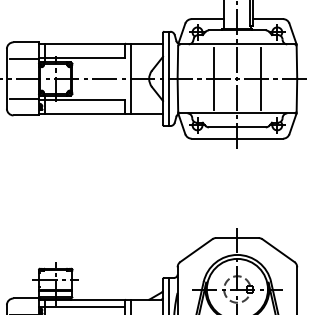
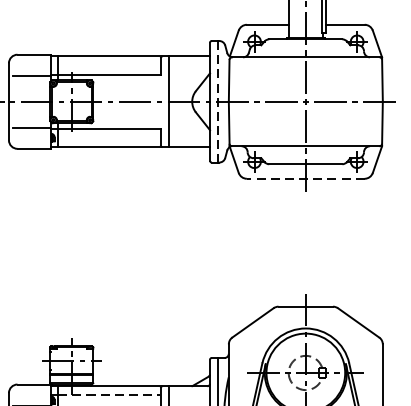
line: (214, 78) -> (276, 101), removed
line: (260, 78) -> (335, 101), removed
line: (168, 79) -> (217, 102), solid -> dashed
line: (237, 138) -> (305, 178), solid -> dashed
line: (84, 306) -> (108, 394), solid -> dashed

